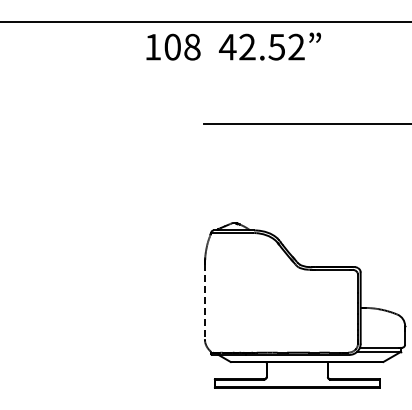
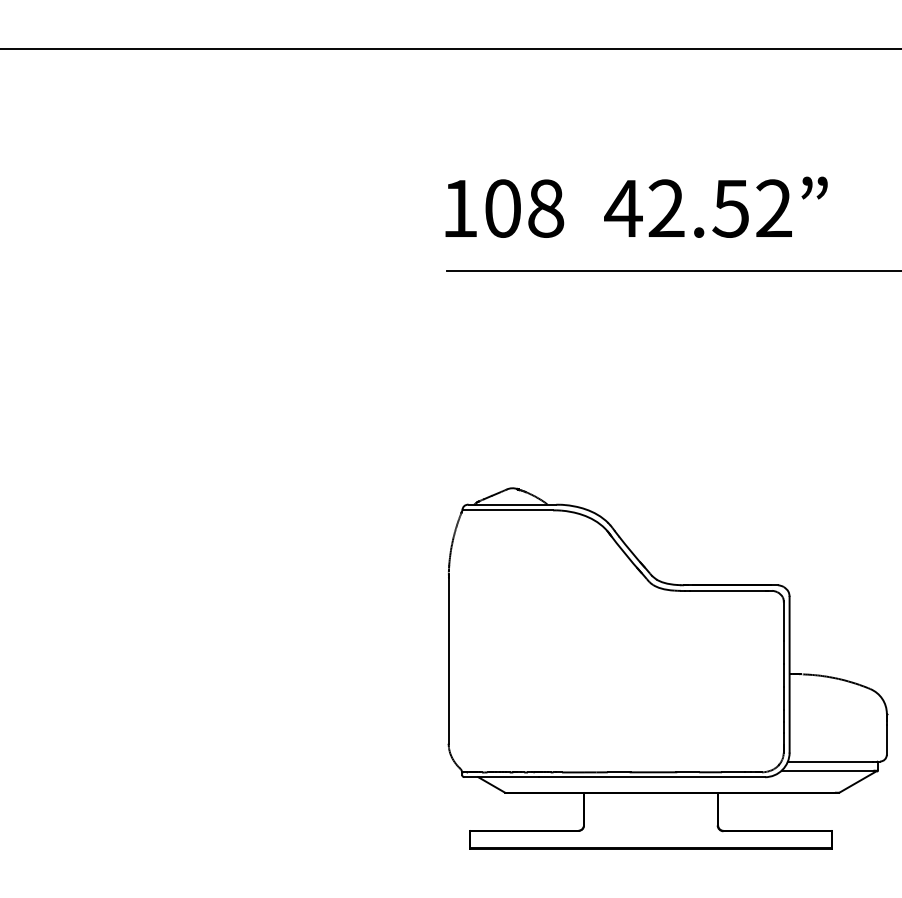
text: (233, 46) -> (635, 207), moved
line: (204, 301) -> (447, 660), dashed -> solid

